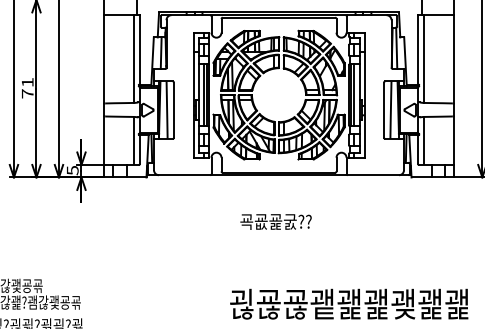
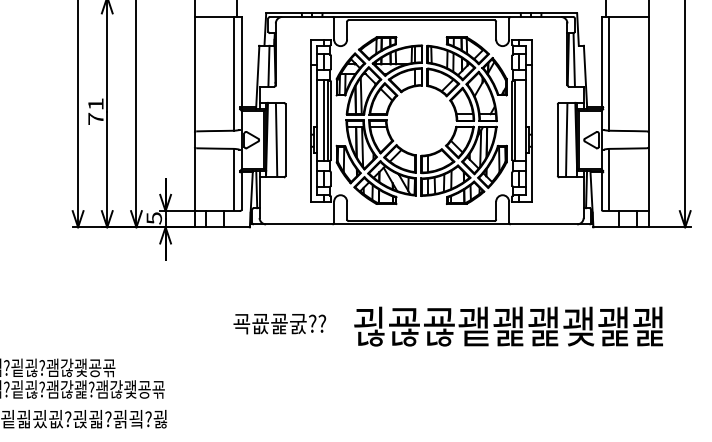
line: (353, 95) -> (518, 120), removed
text: (275, 221) -> (279, 323), moved
text: (349, 304) -> (508, 326), moved

